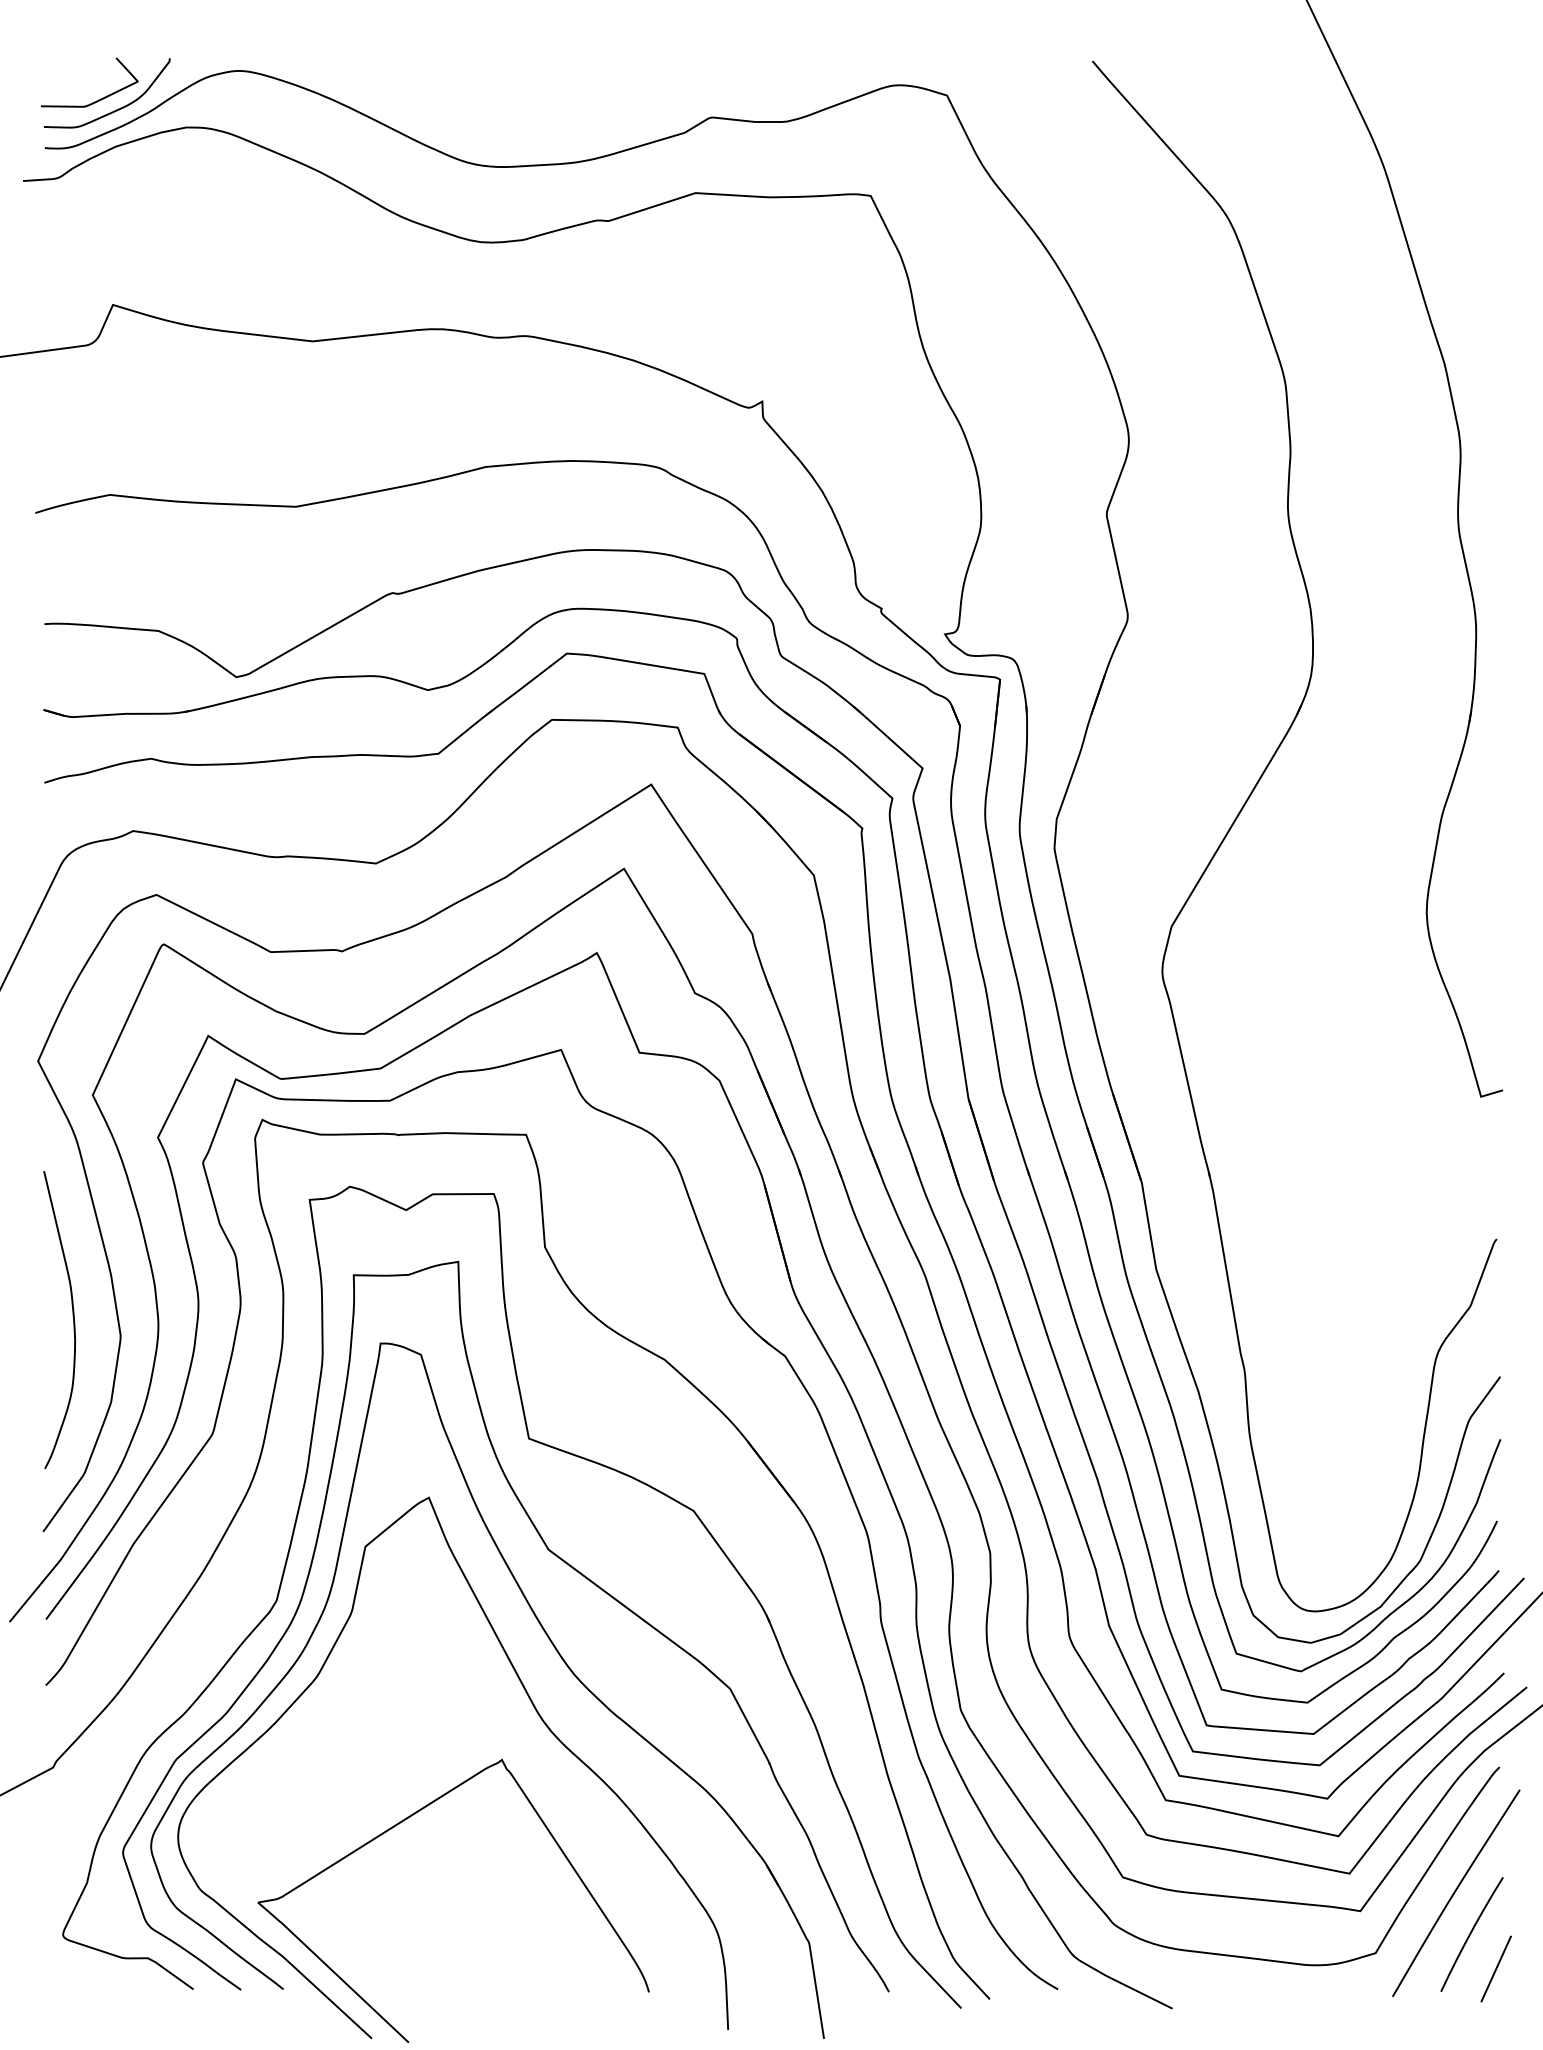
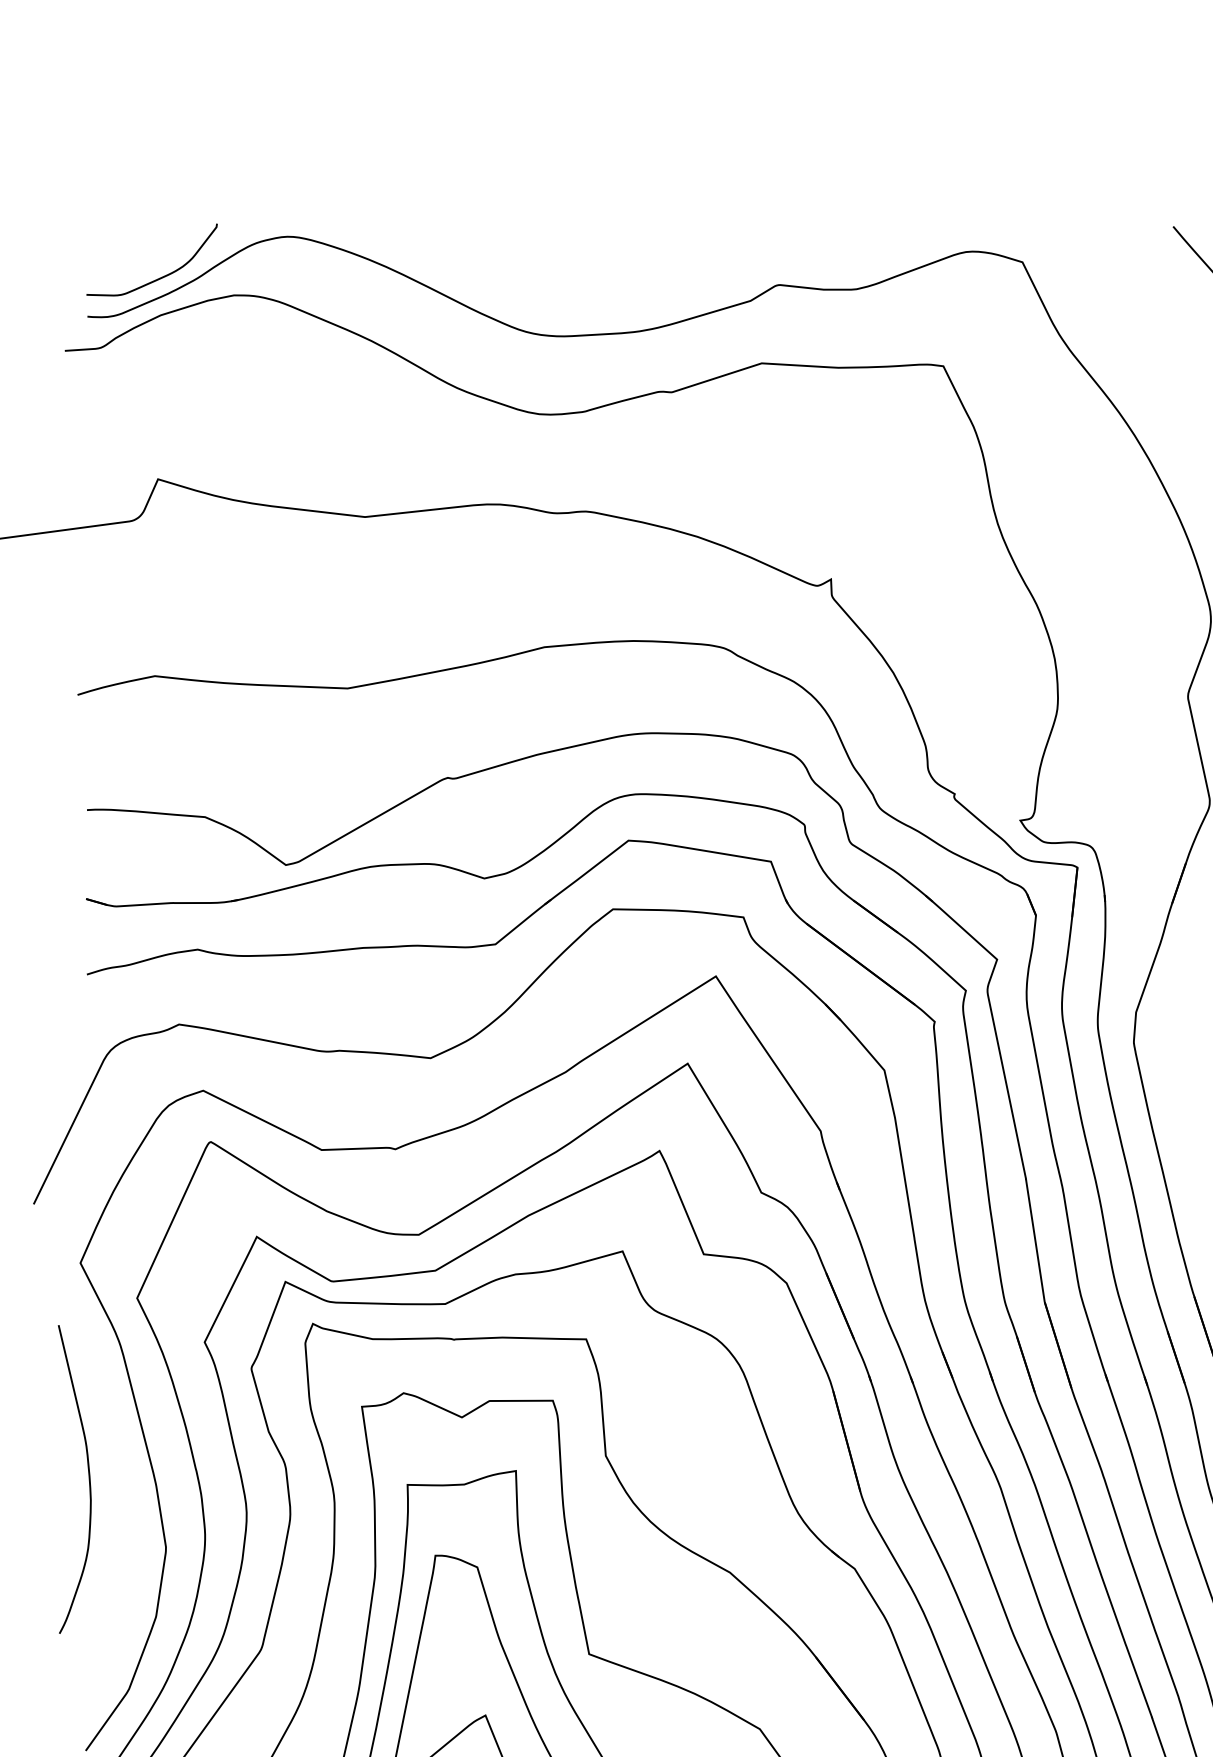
curve: (98, 99) -> (143, 266), removed
curve: (72, 1316) -> (88, 1475), moved

